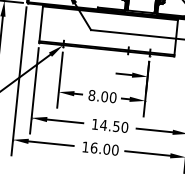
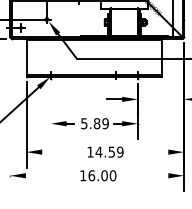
line: (59, 79) -> (50, 111), removed
line: (19, 80) -> (10, 116), removed
text: (102, 96) -> (94, 123), 8.00 -> 5.89
line: (65, 121) -> (60, 152), removed
text: (125, 127) -> (120, 152), 14.50 -> 14.59
line: (154, 130) -> (150, 152), removed
line: (51, 143) -> (48, 175), removed
line: (147, 153) -> (145, 175), removed

